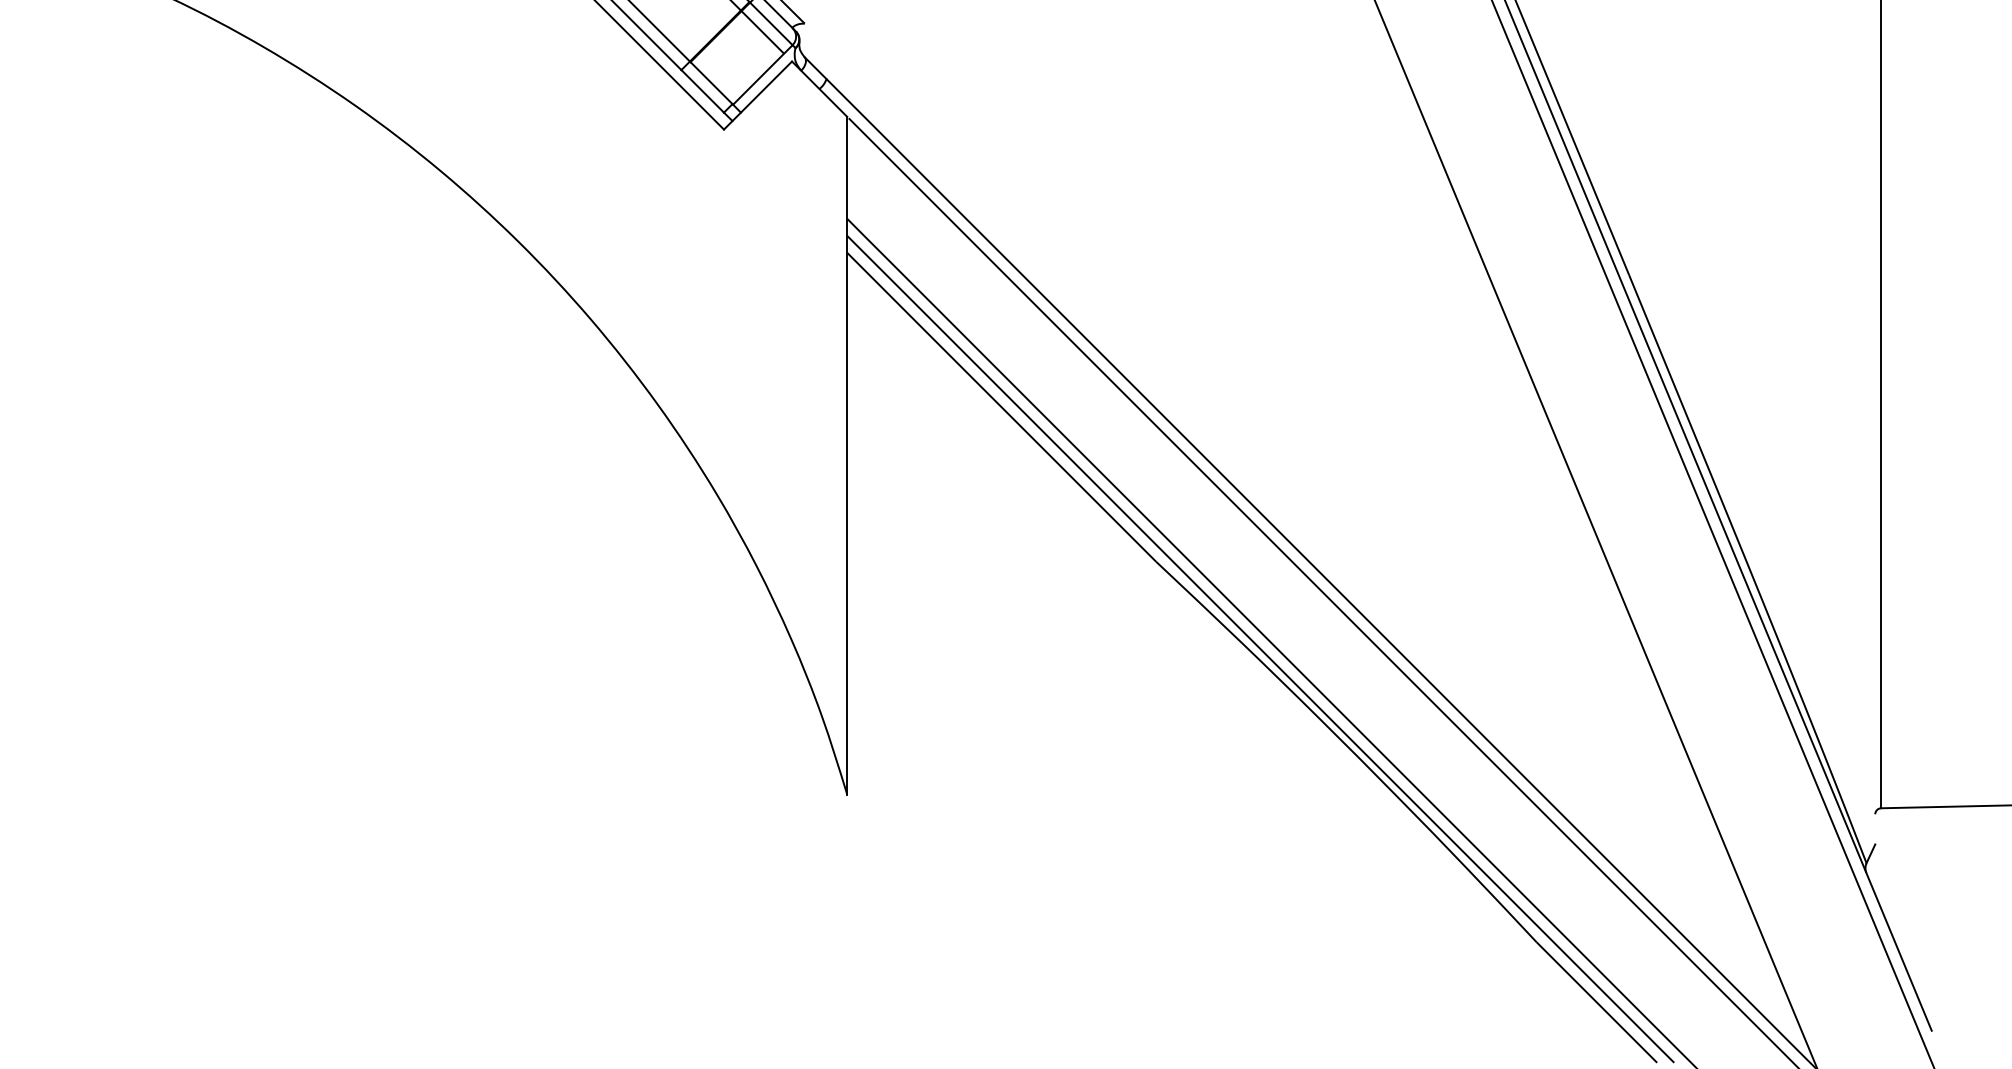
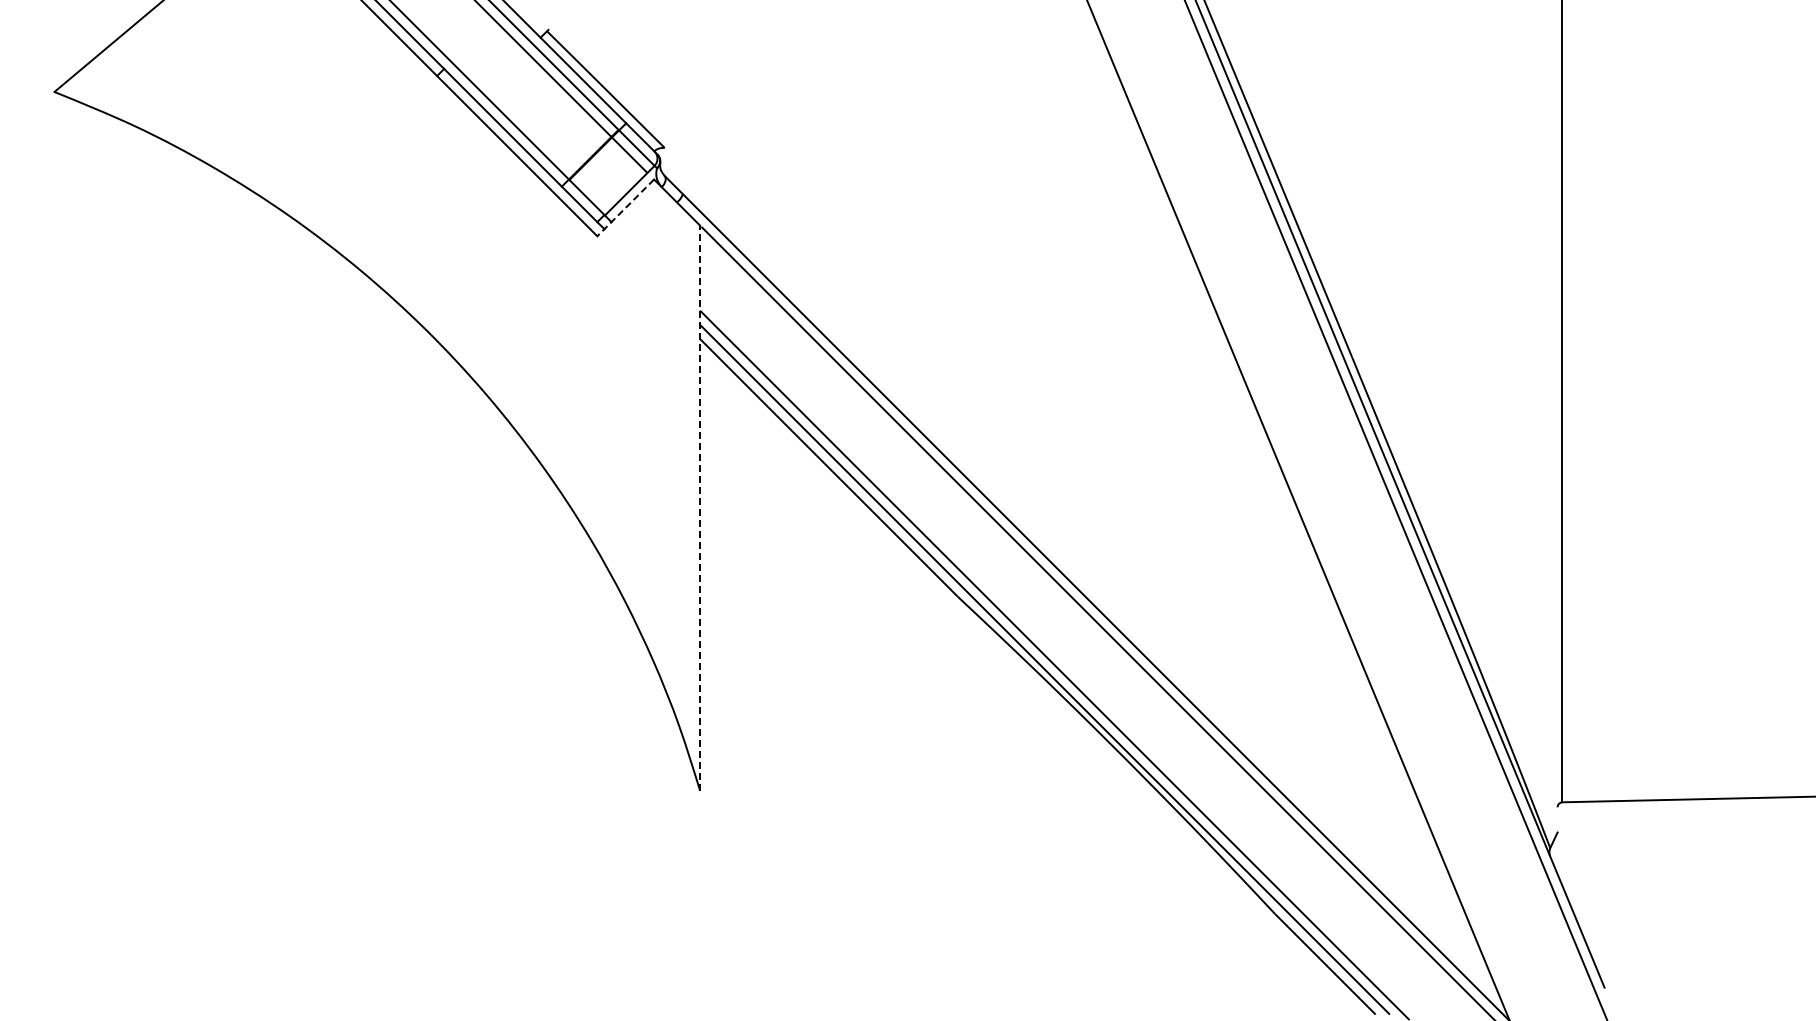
line: (757, 96) -> (625, 208), solid -> dashed
line: (847, 456) -> (700, 508), solid -> dashed

